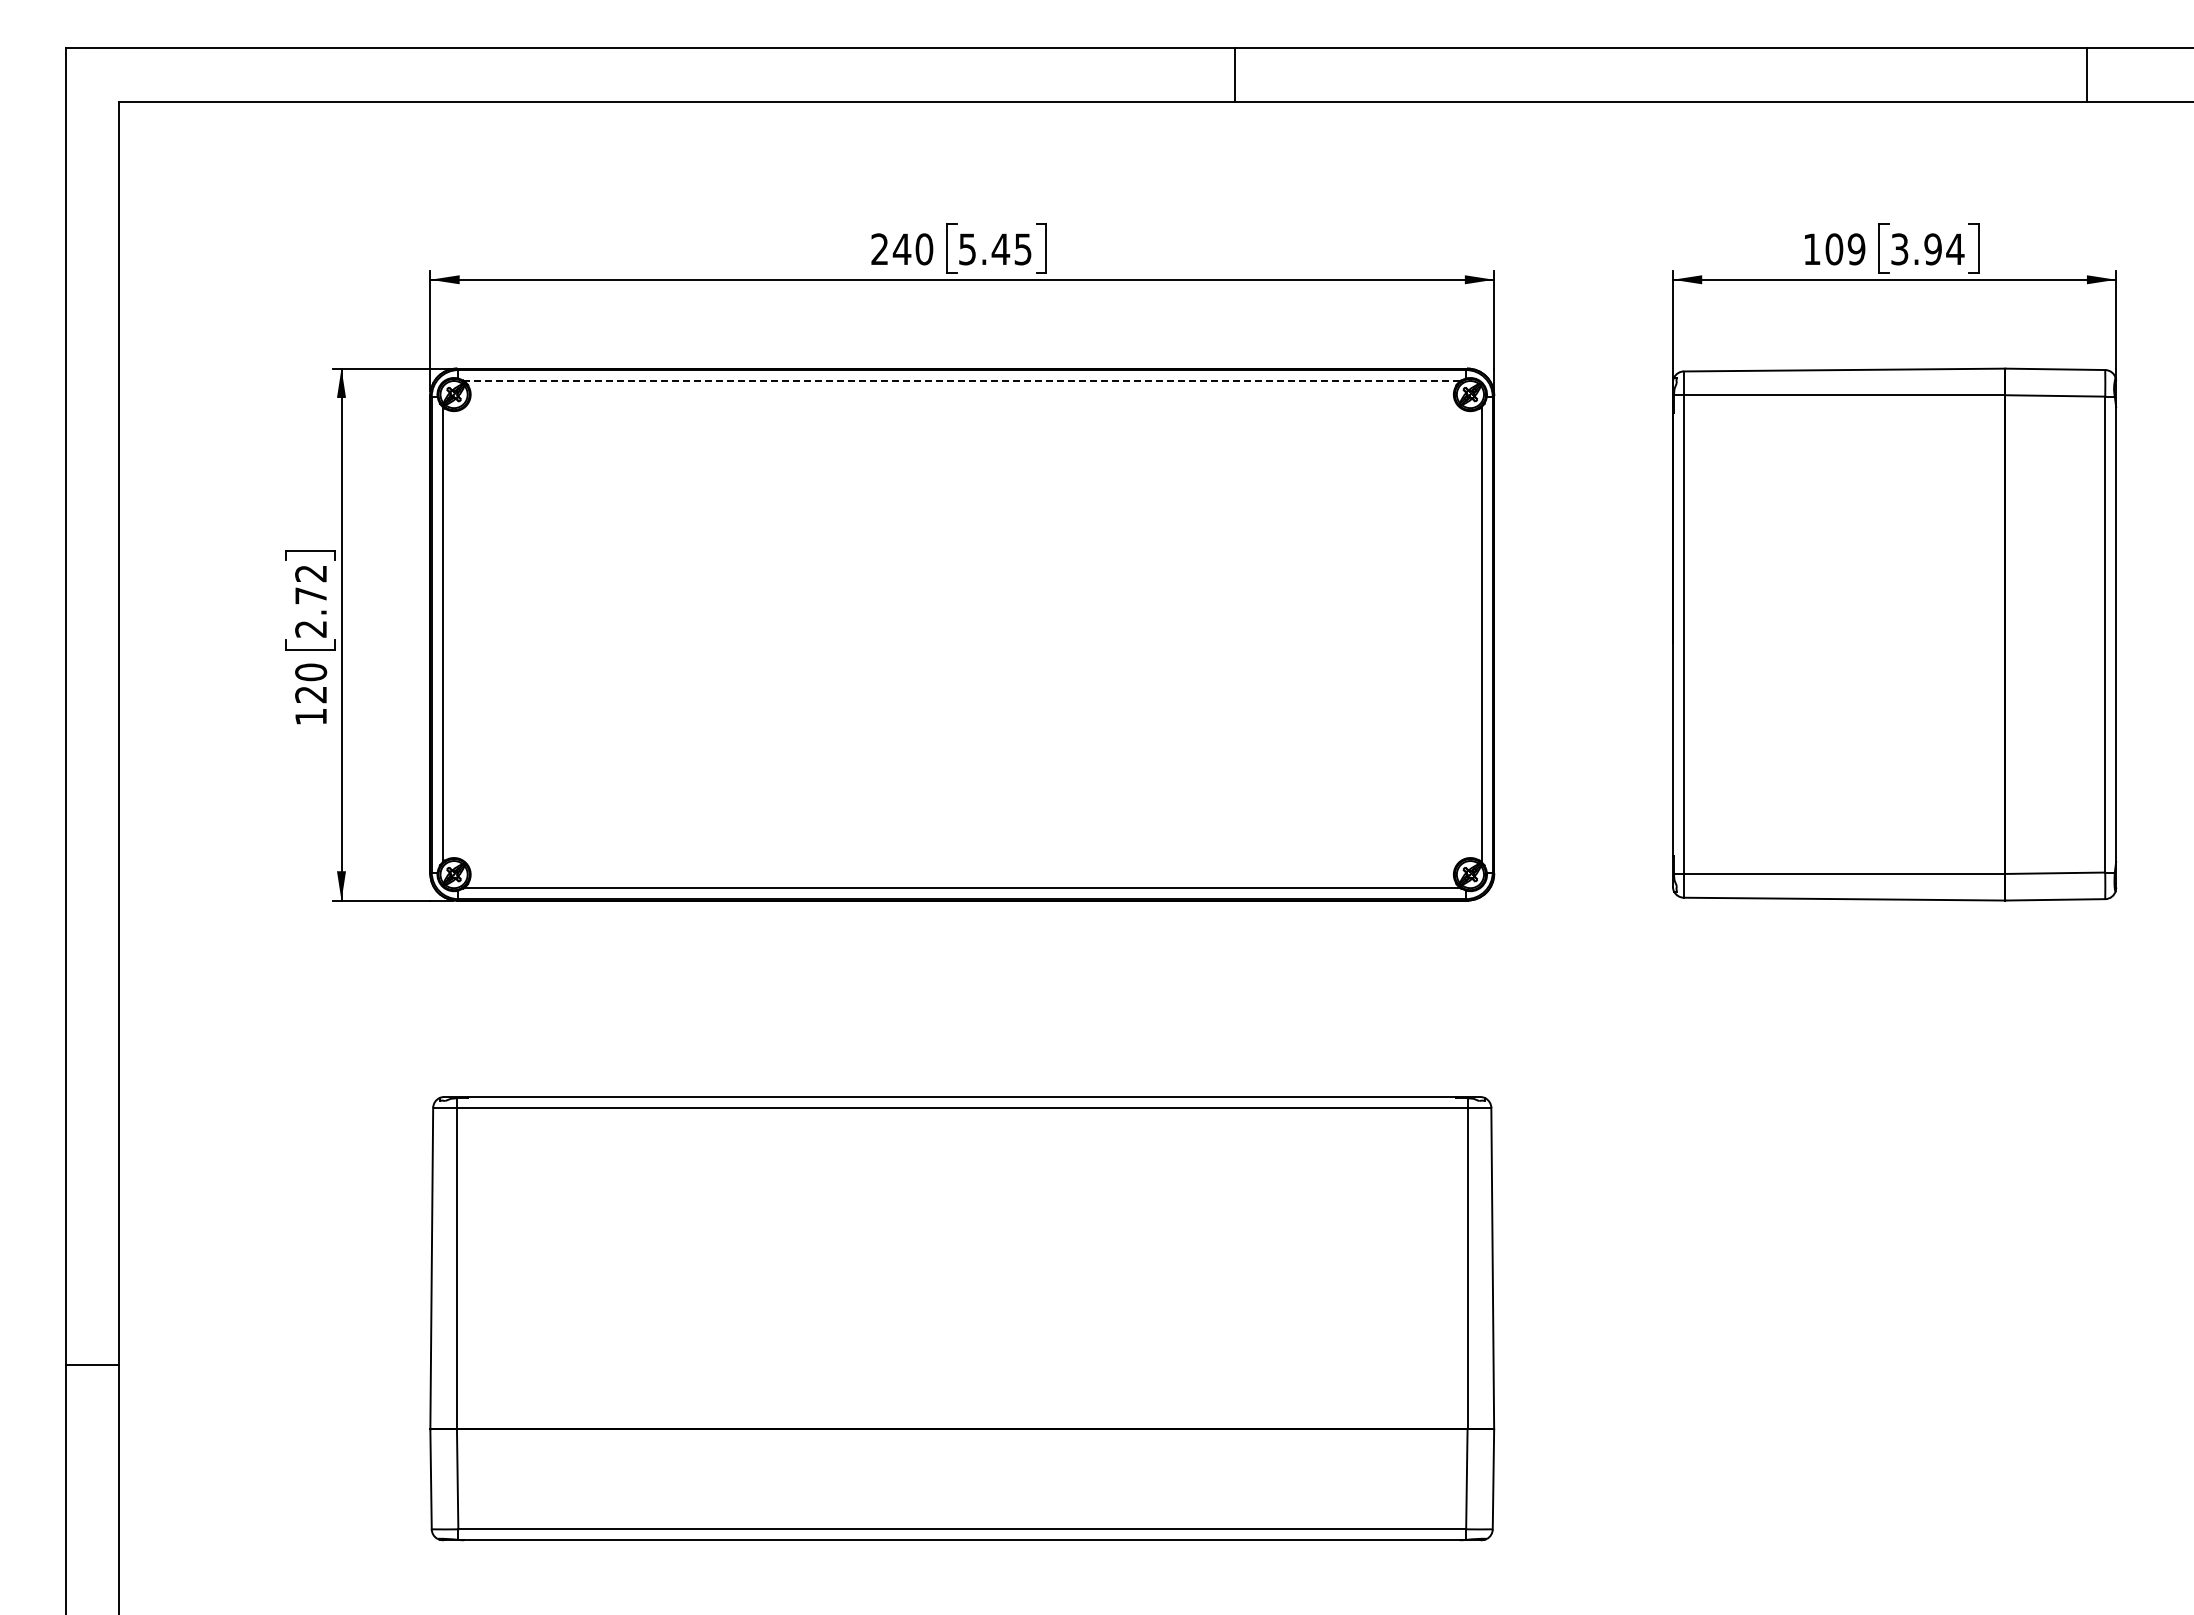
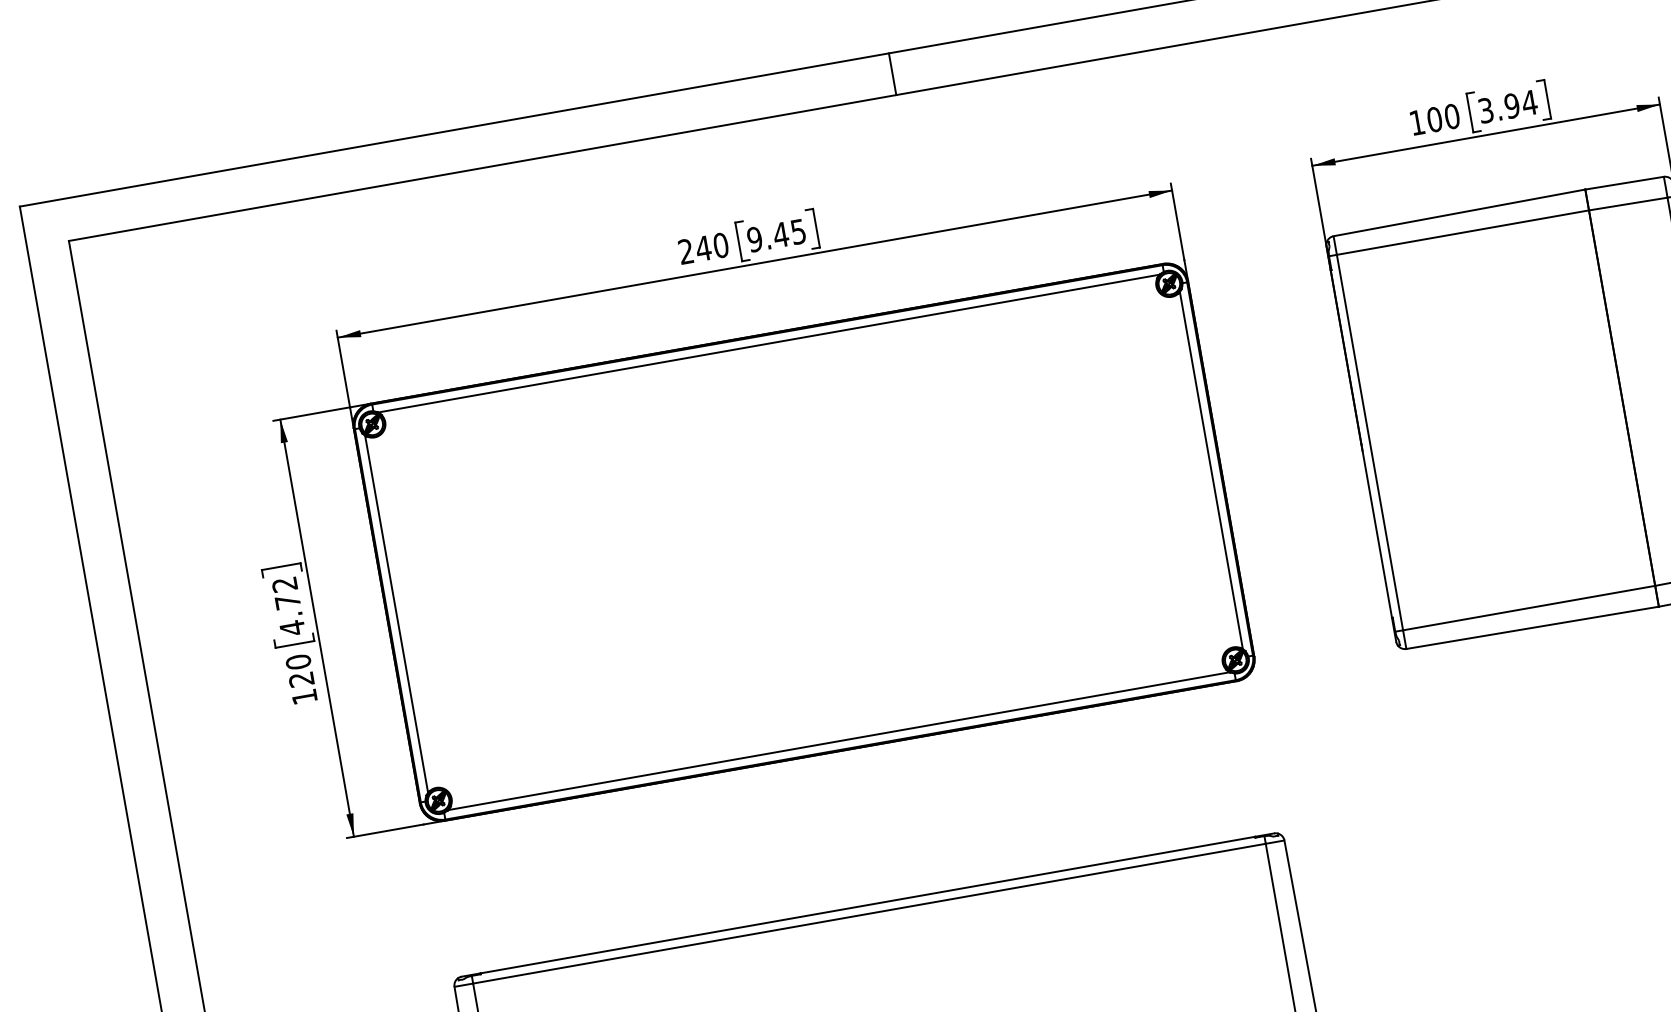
line: (1234, 74) -> (892, 73), moved
text: (967, 249) -> (754, 239), 5.45 -> 9.45
text: (1856, 249) -> (1452, 116), 109 -> 100
line: (961, 381) -> (768, 343), dashed -> solid
text: (310, 629) -> (292, 628), 2.72 -> 4.72

